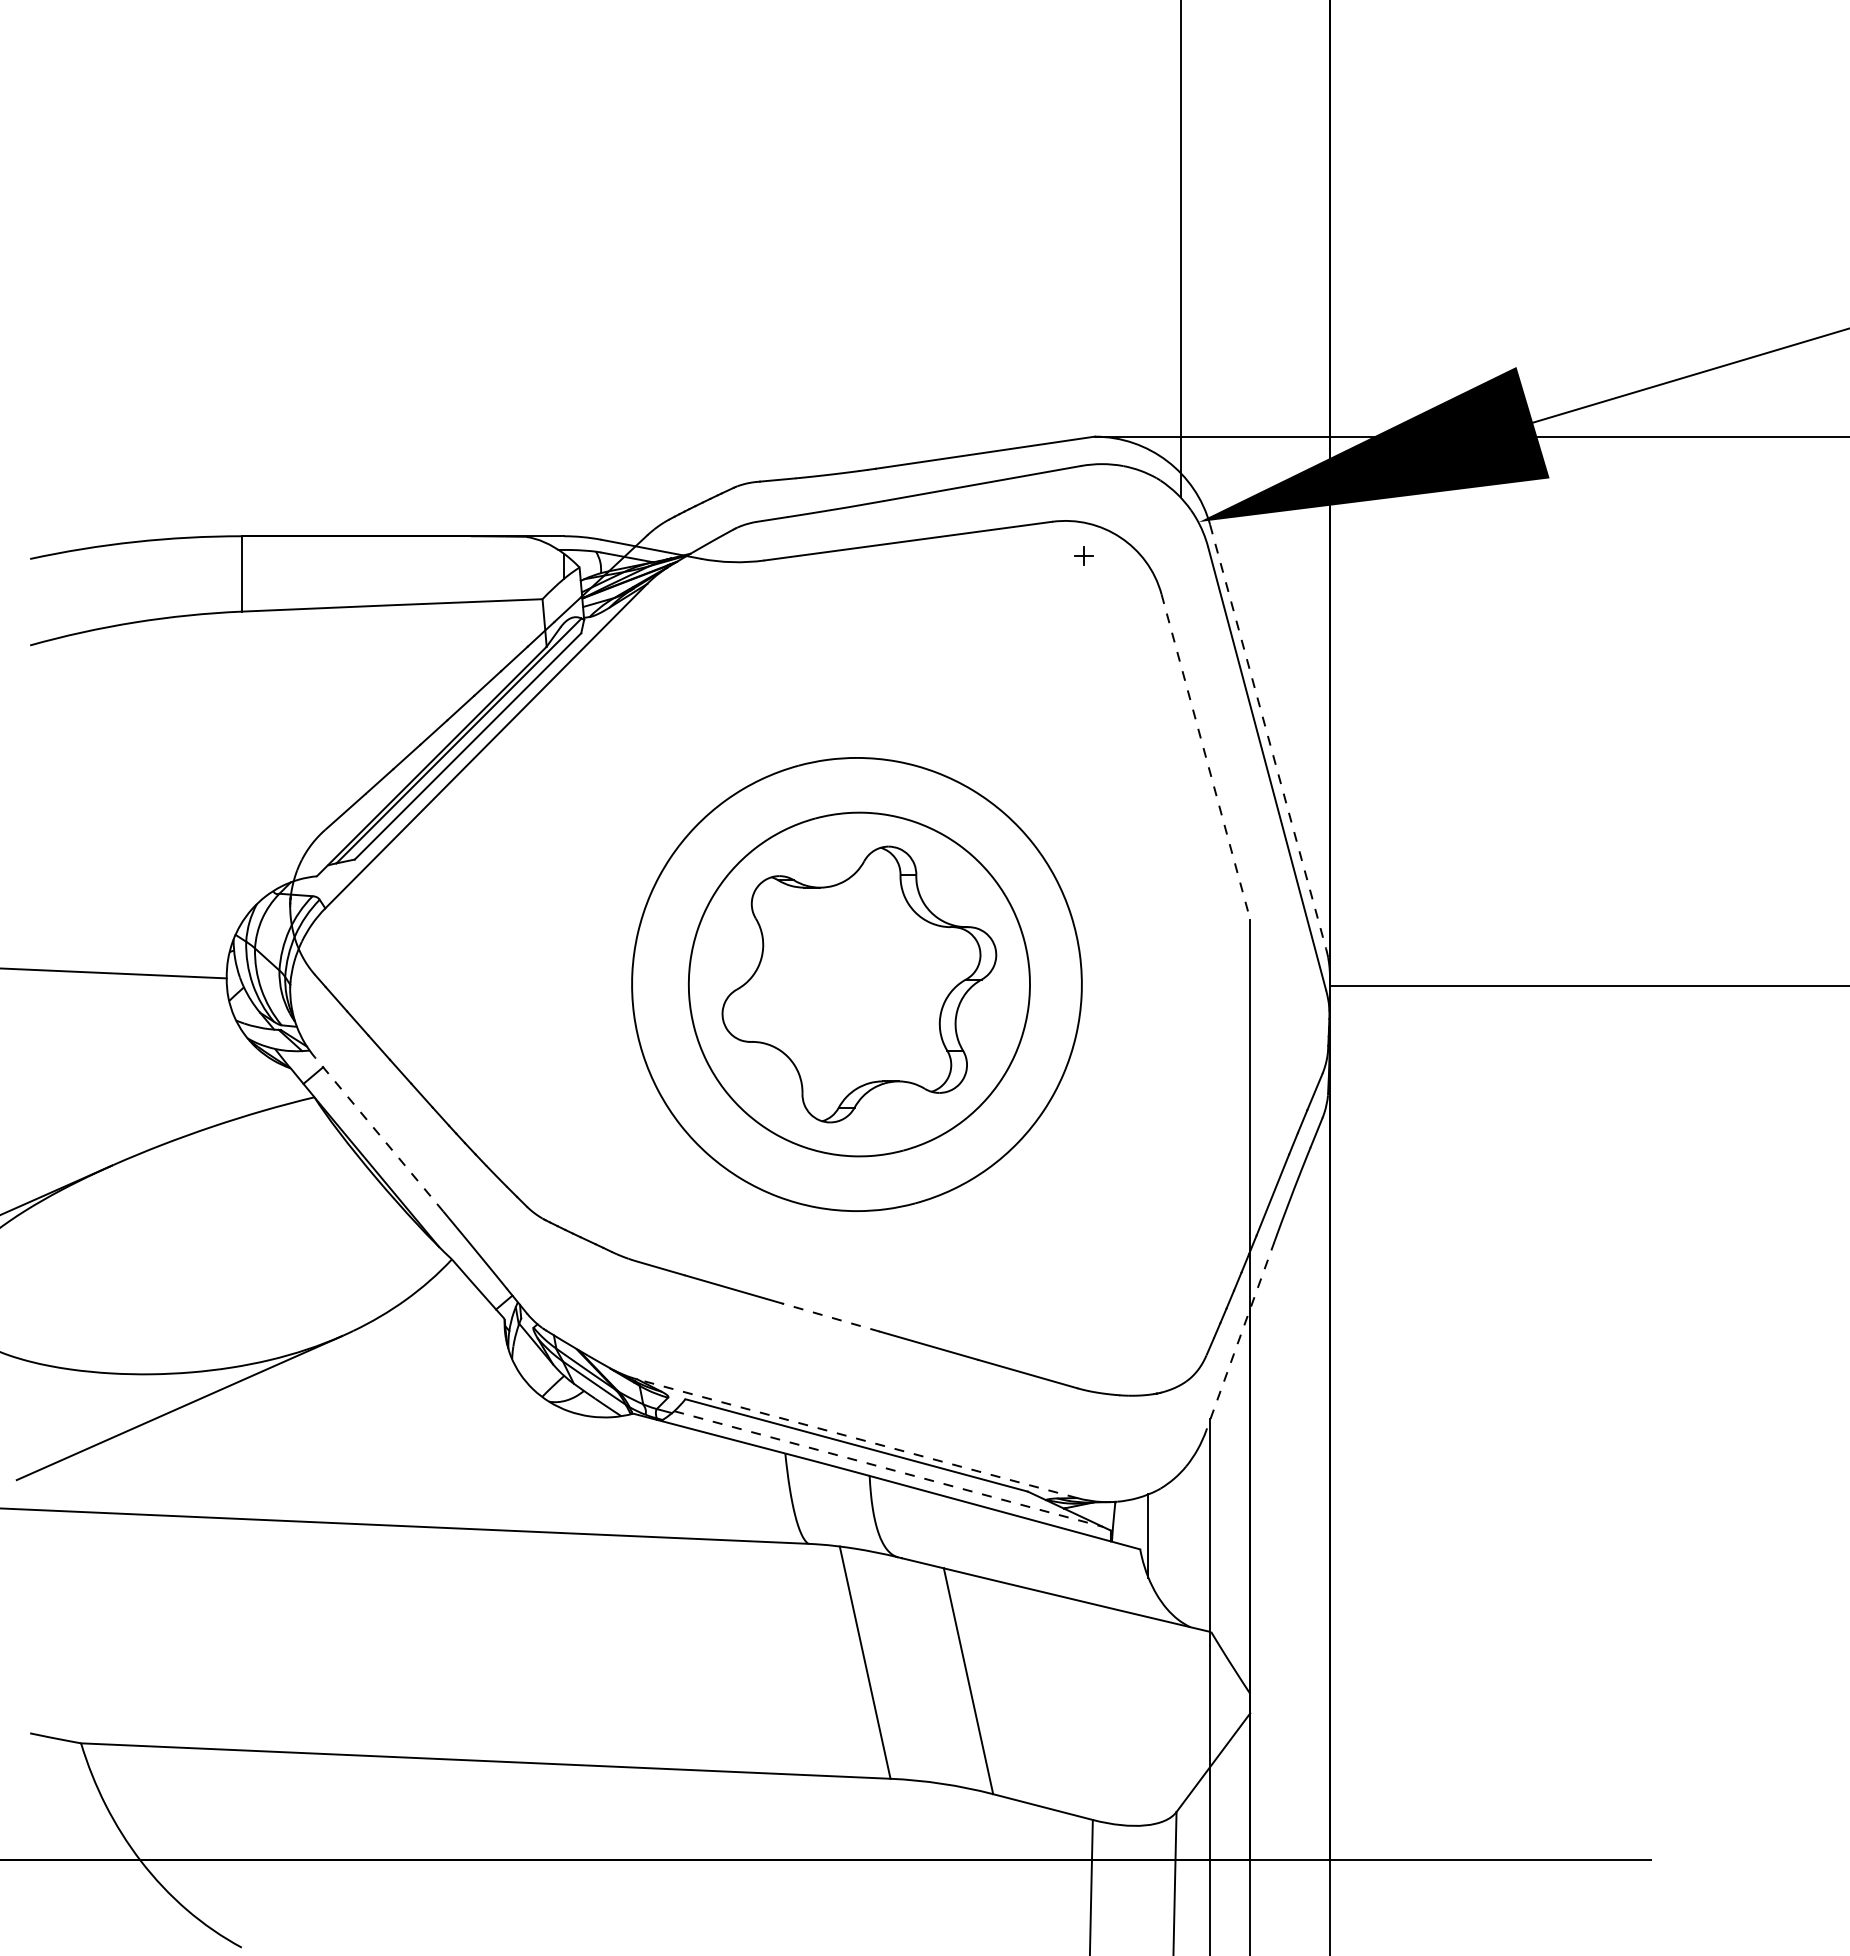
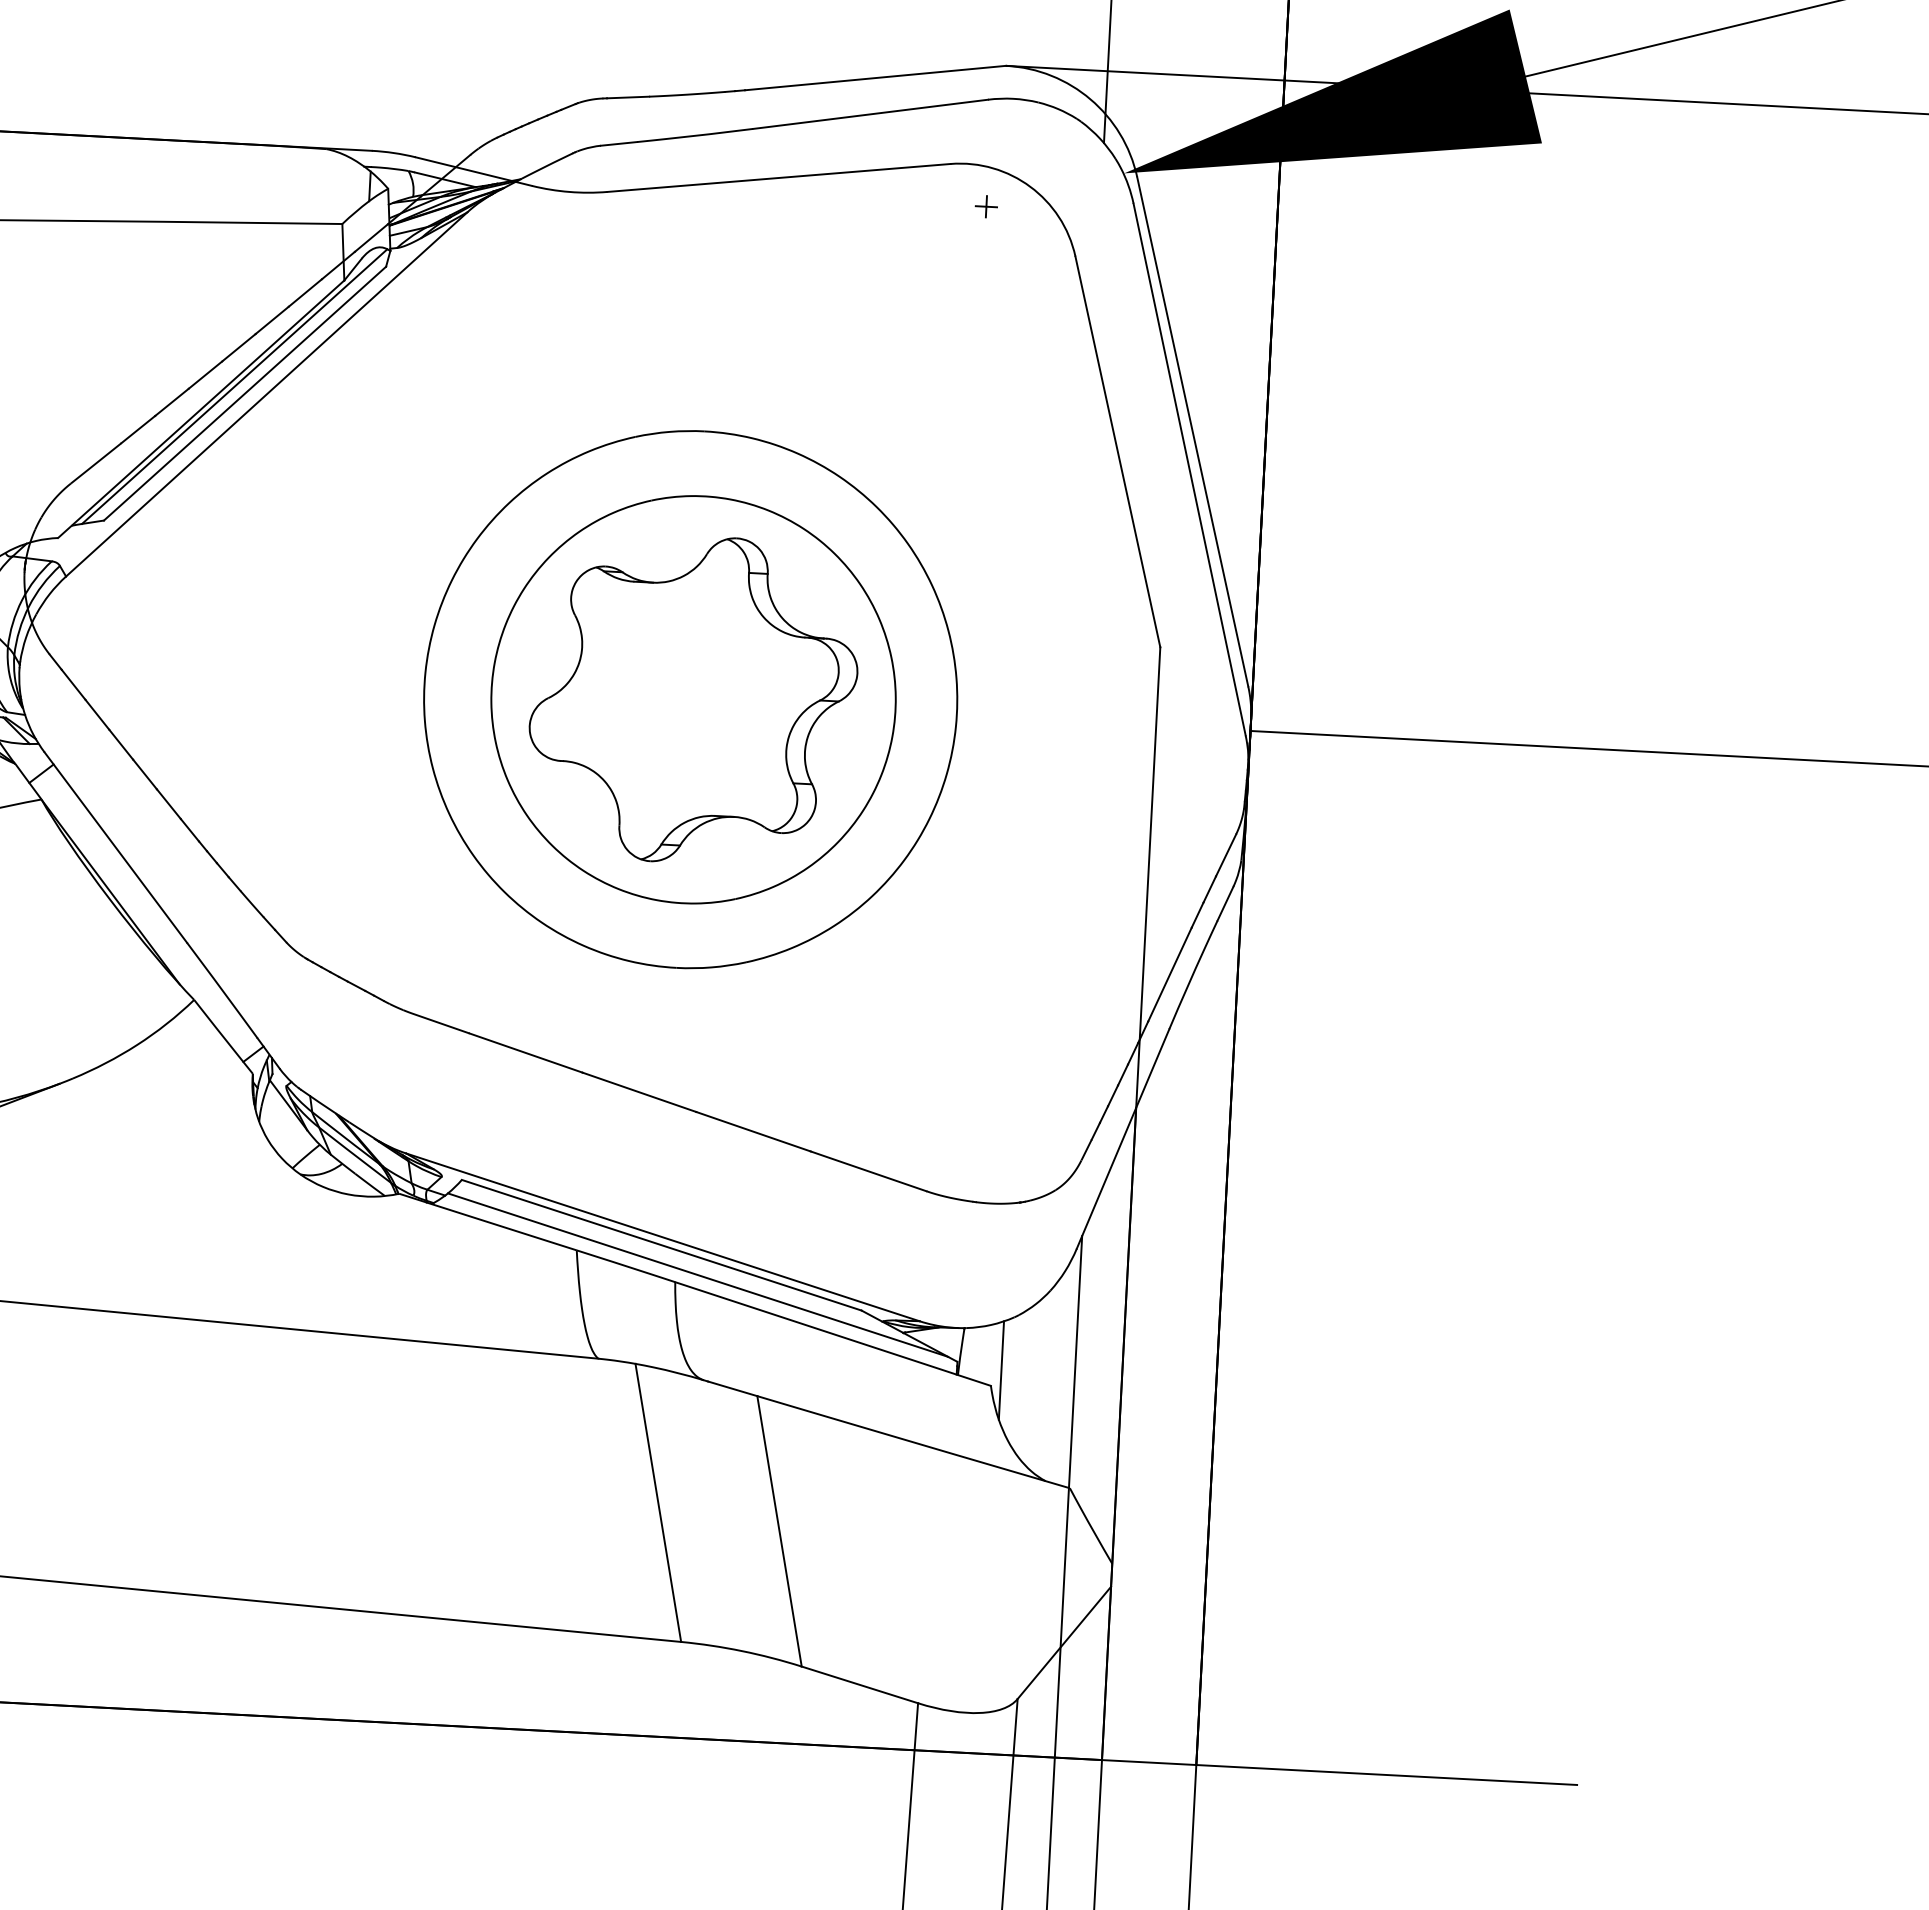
line: (1268, 736) -> (1193, 431), dashed -> solid
line: (1205, 757) -> (1117, 452), dashed -> solid
line: (378, 1134) -> (114, 847), dashed -> solid
line: (831, 1317) -> (639, 1092), dashed -> solid
line: (1240, 1336) -> (1122, 1140), dashed -> solid
line: (857, 1438) -> (663, 1237), dashed -> solid
line: (888, 1468) -> (697, 1274), dashed -> solid

